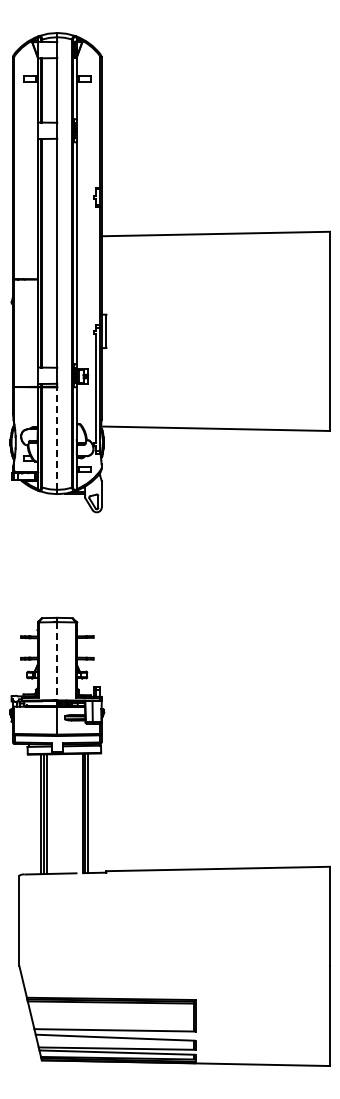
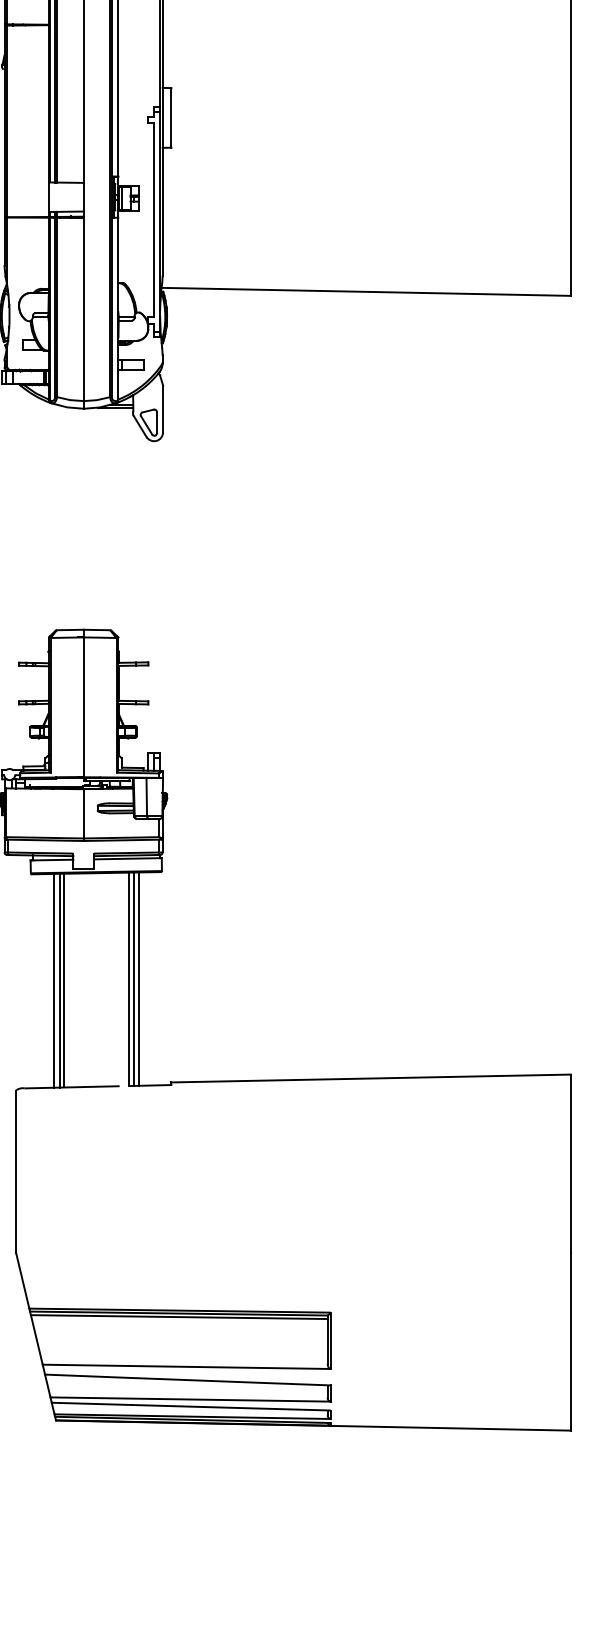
line: (57, 438) -> (83, 309), dashed -> solid
line: (57, 661) -> (83, 707), dashed -> solid

